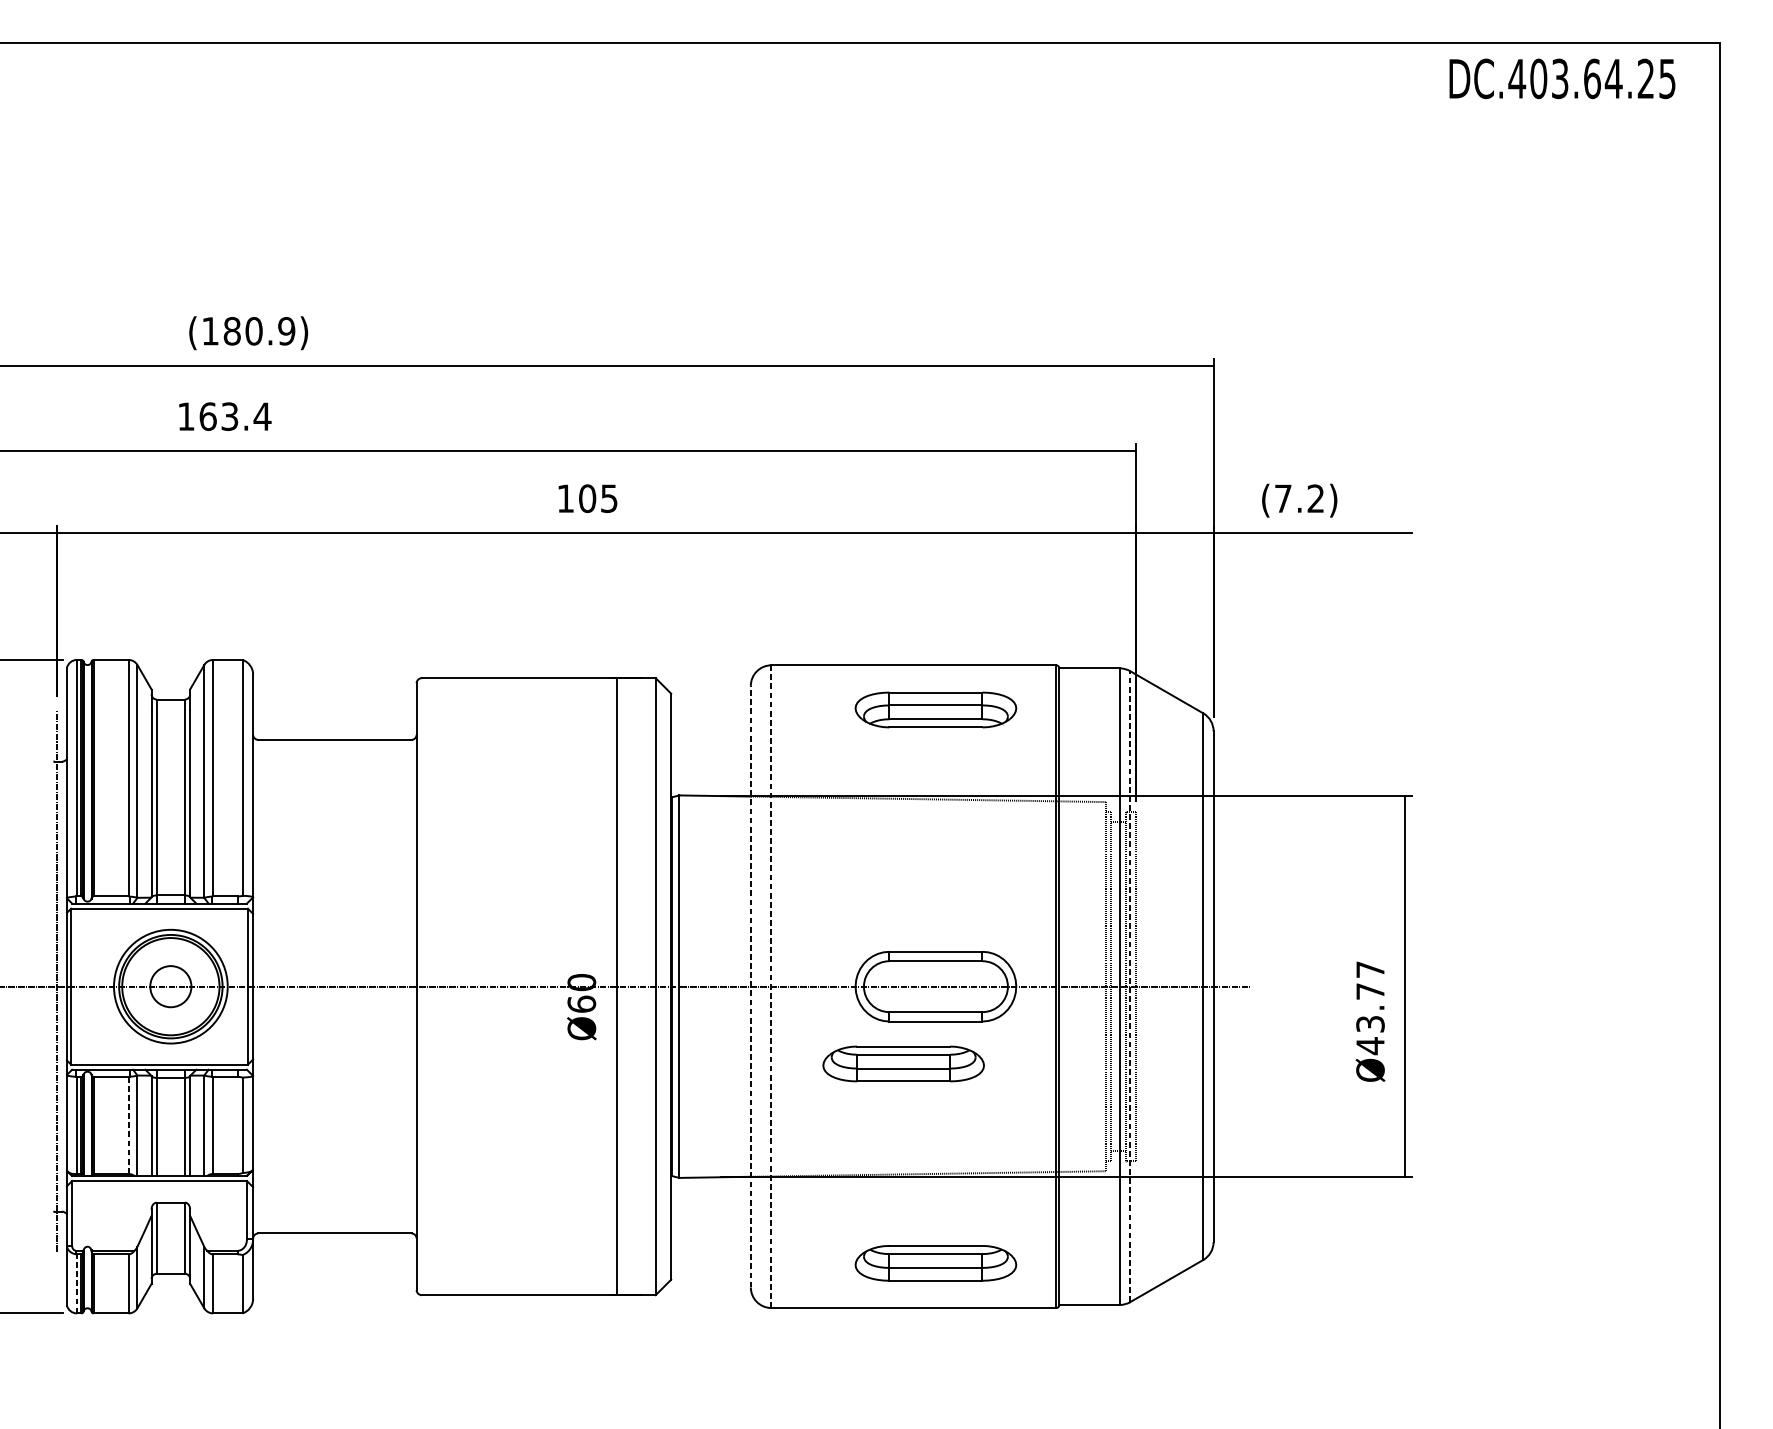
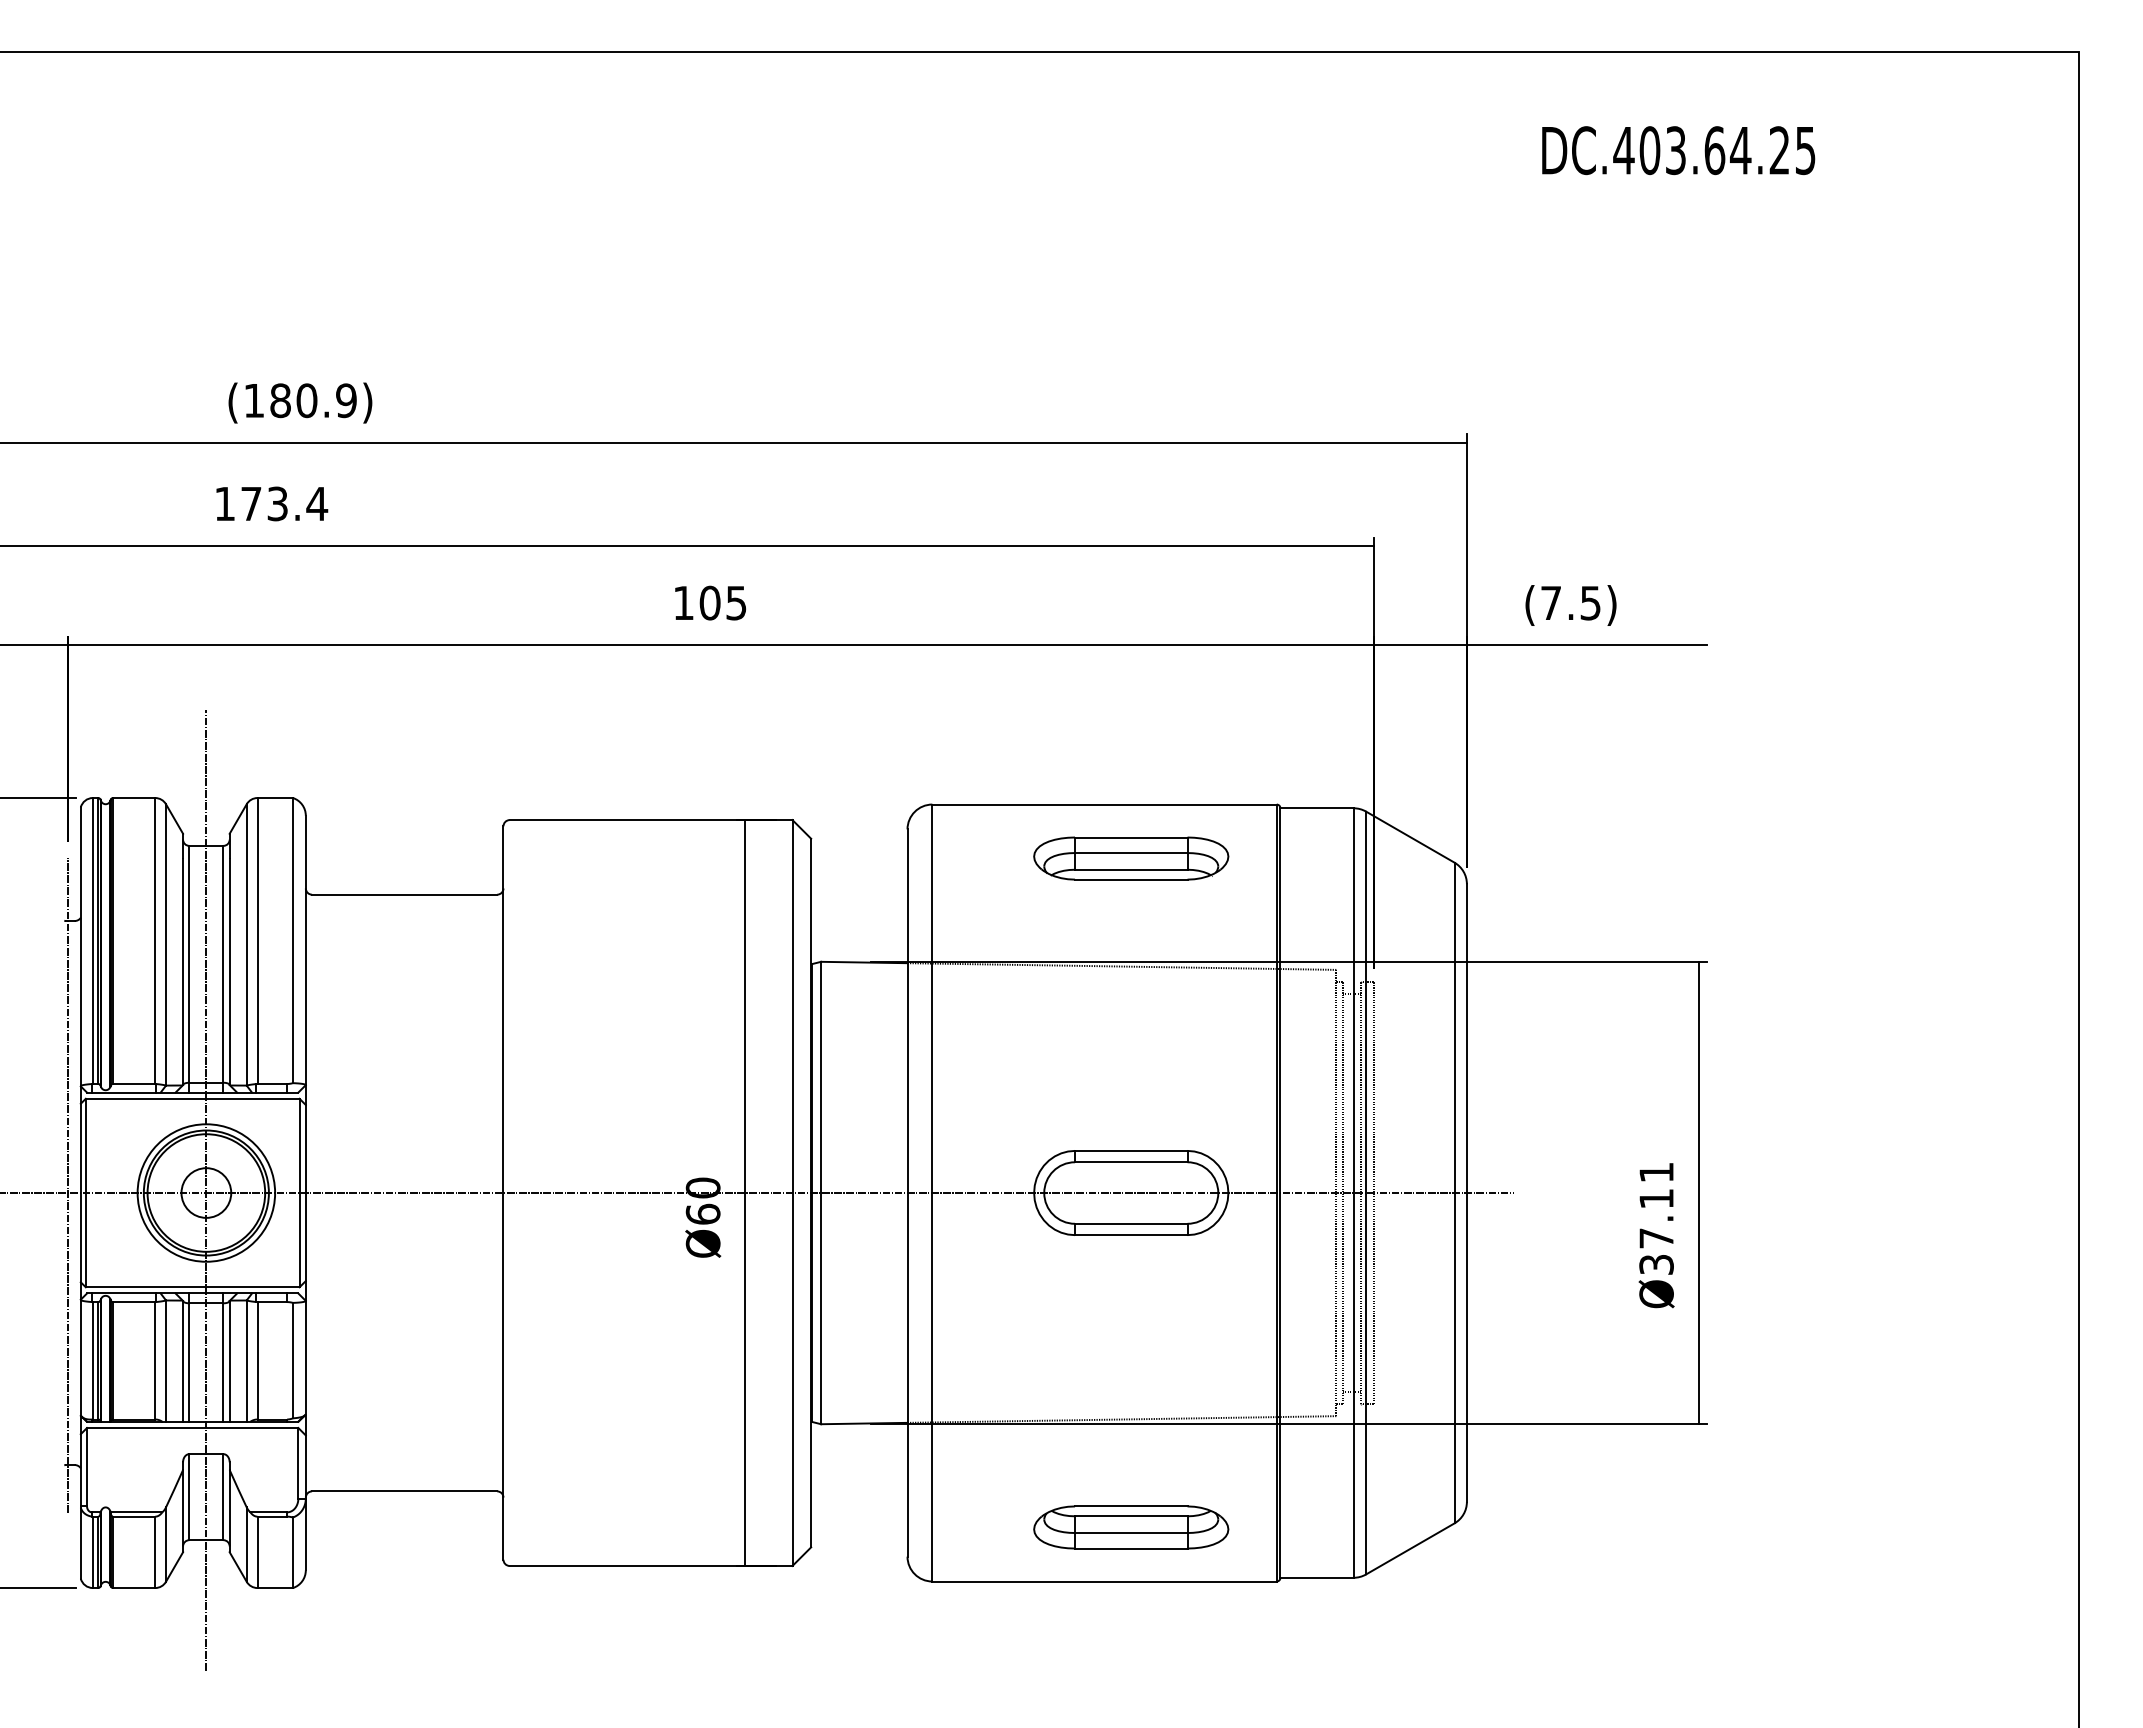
text: (1562, 78) -> (1678, 150), moved
text: (208, 416) -> (251, 503), 163.4 -> 173.4
text: (1315, 498) -> (1590, 602), (7.2) -> (7.5)
line: (170, 983) -> (206, 1189), added
line: (771, 986) -> (932, 1192), dashed -> solid
line: (1130, 986) -> (1366, 1192), dashed -> solid
line: (750, 987) -> (907, 1193), dashed -> solid
text: (1370, 1008) -> (1656, 1219), Ø43.77 -> Ø37.11
part: (903, 1063) -> (1092, 1286), removed
line: (128, 1125) -> (155, 1360), dashed -> solid
line: (76, 1284) -> (92, 1552), dashed -> solid

